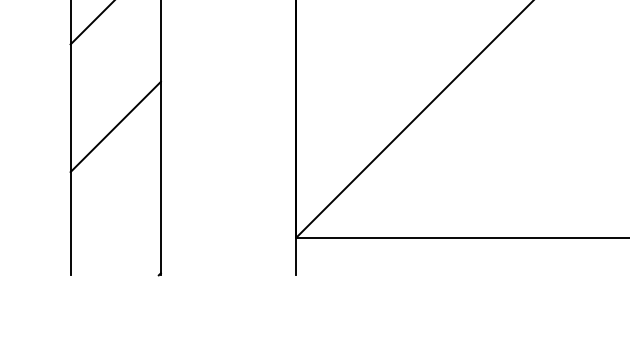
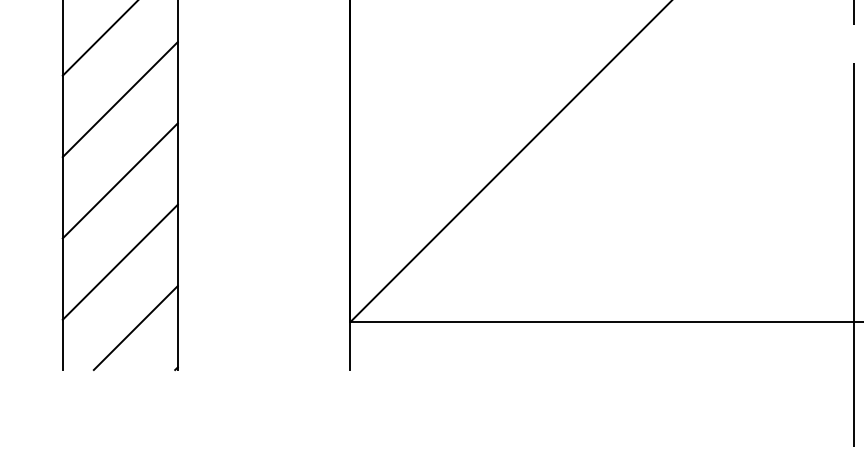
line: (115, 63) -> (119, 99), added
line: (115, 190) -> (119, 261), added
line: (127, 242) -> (135, 328), added

